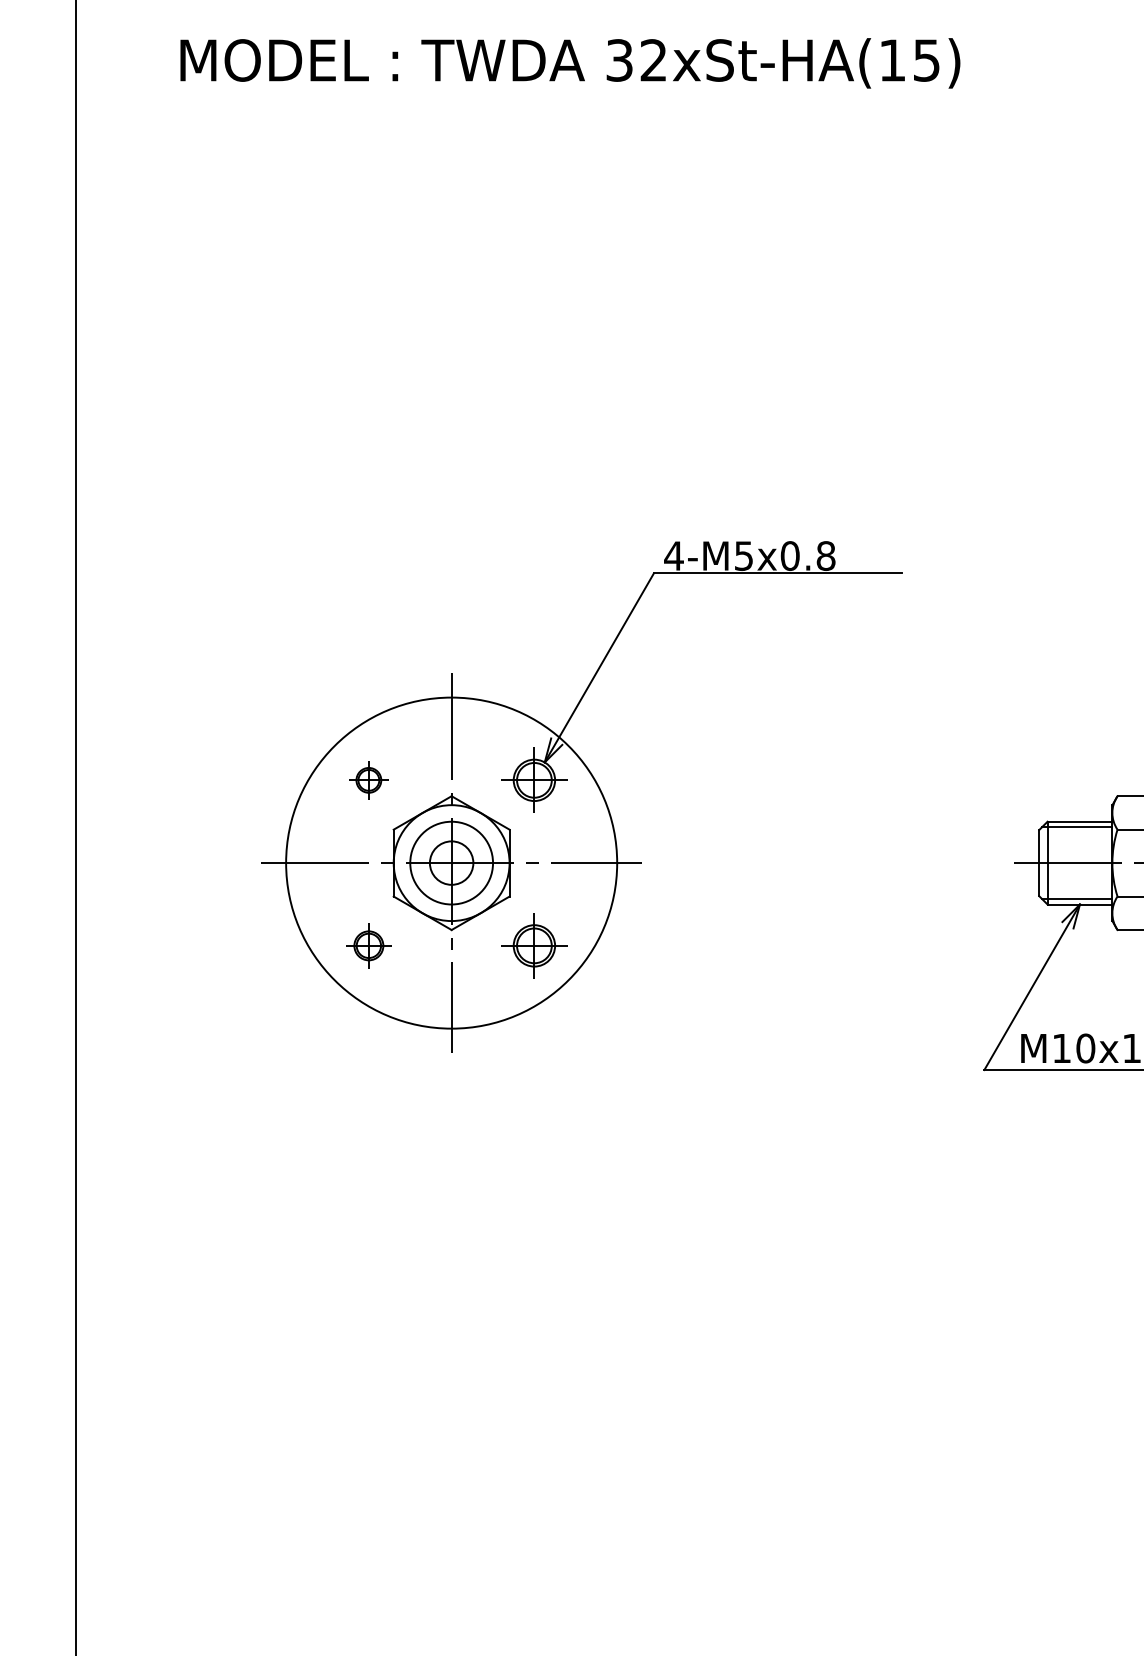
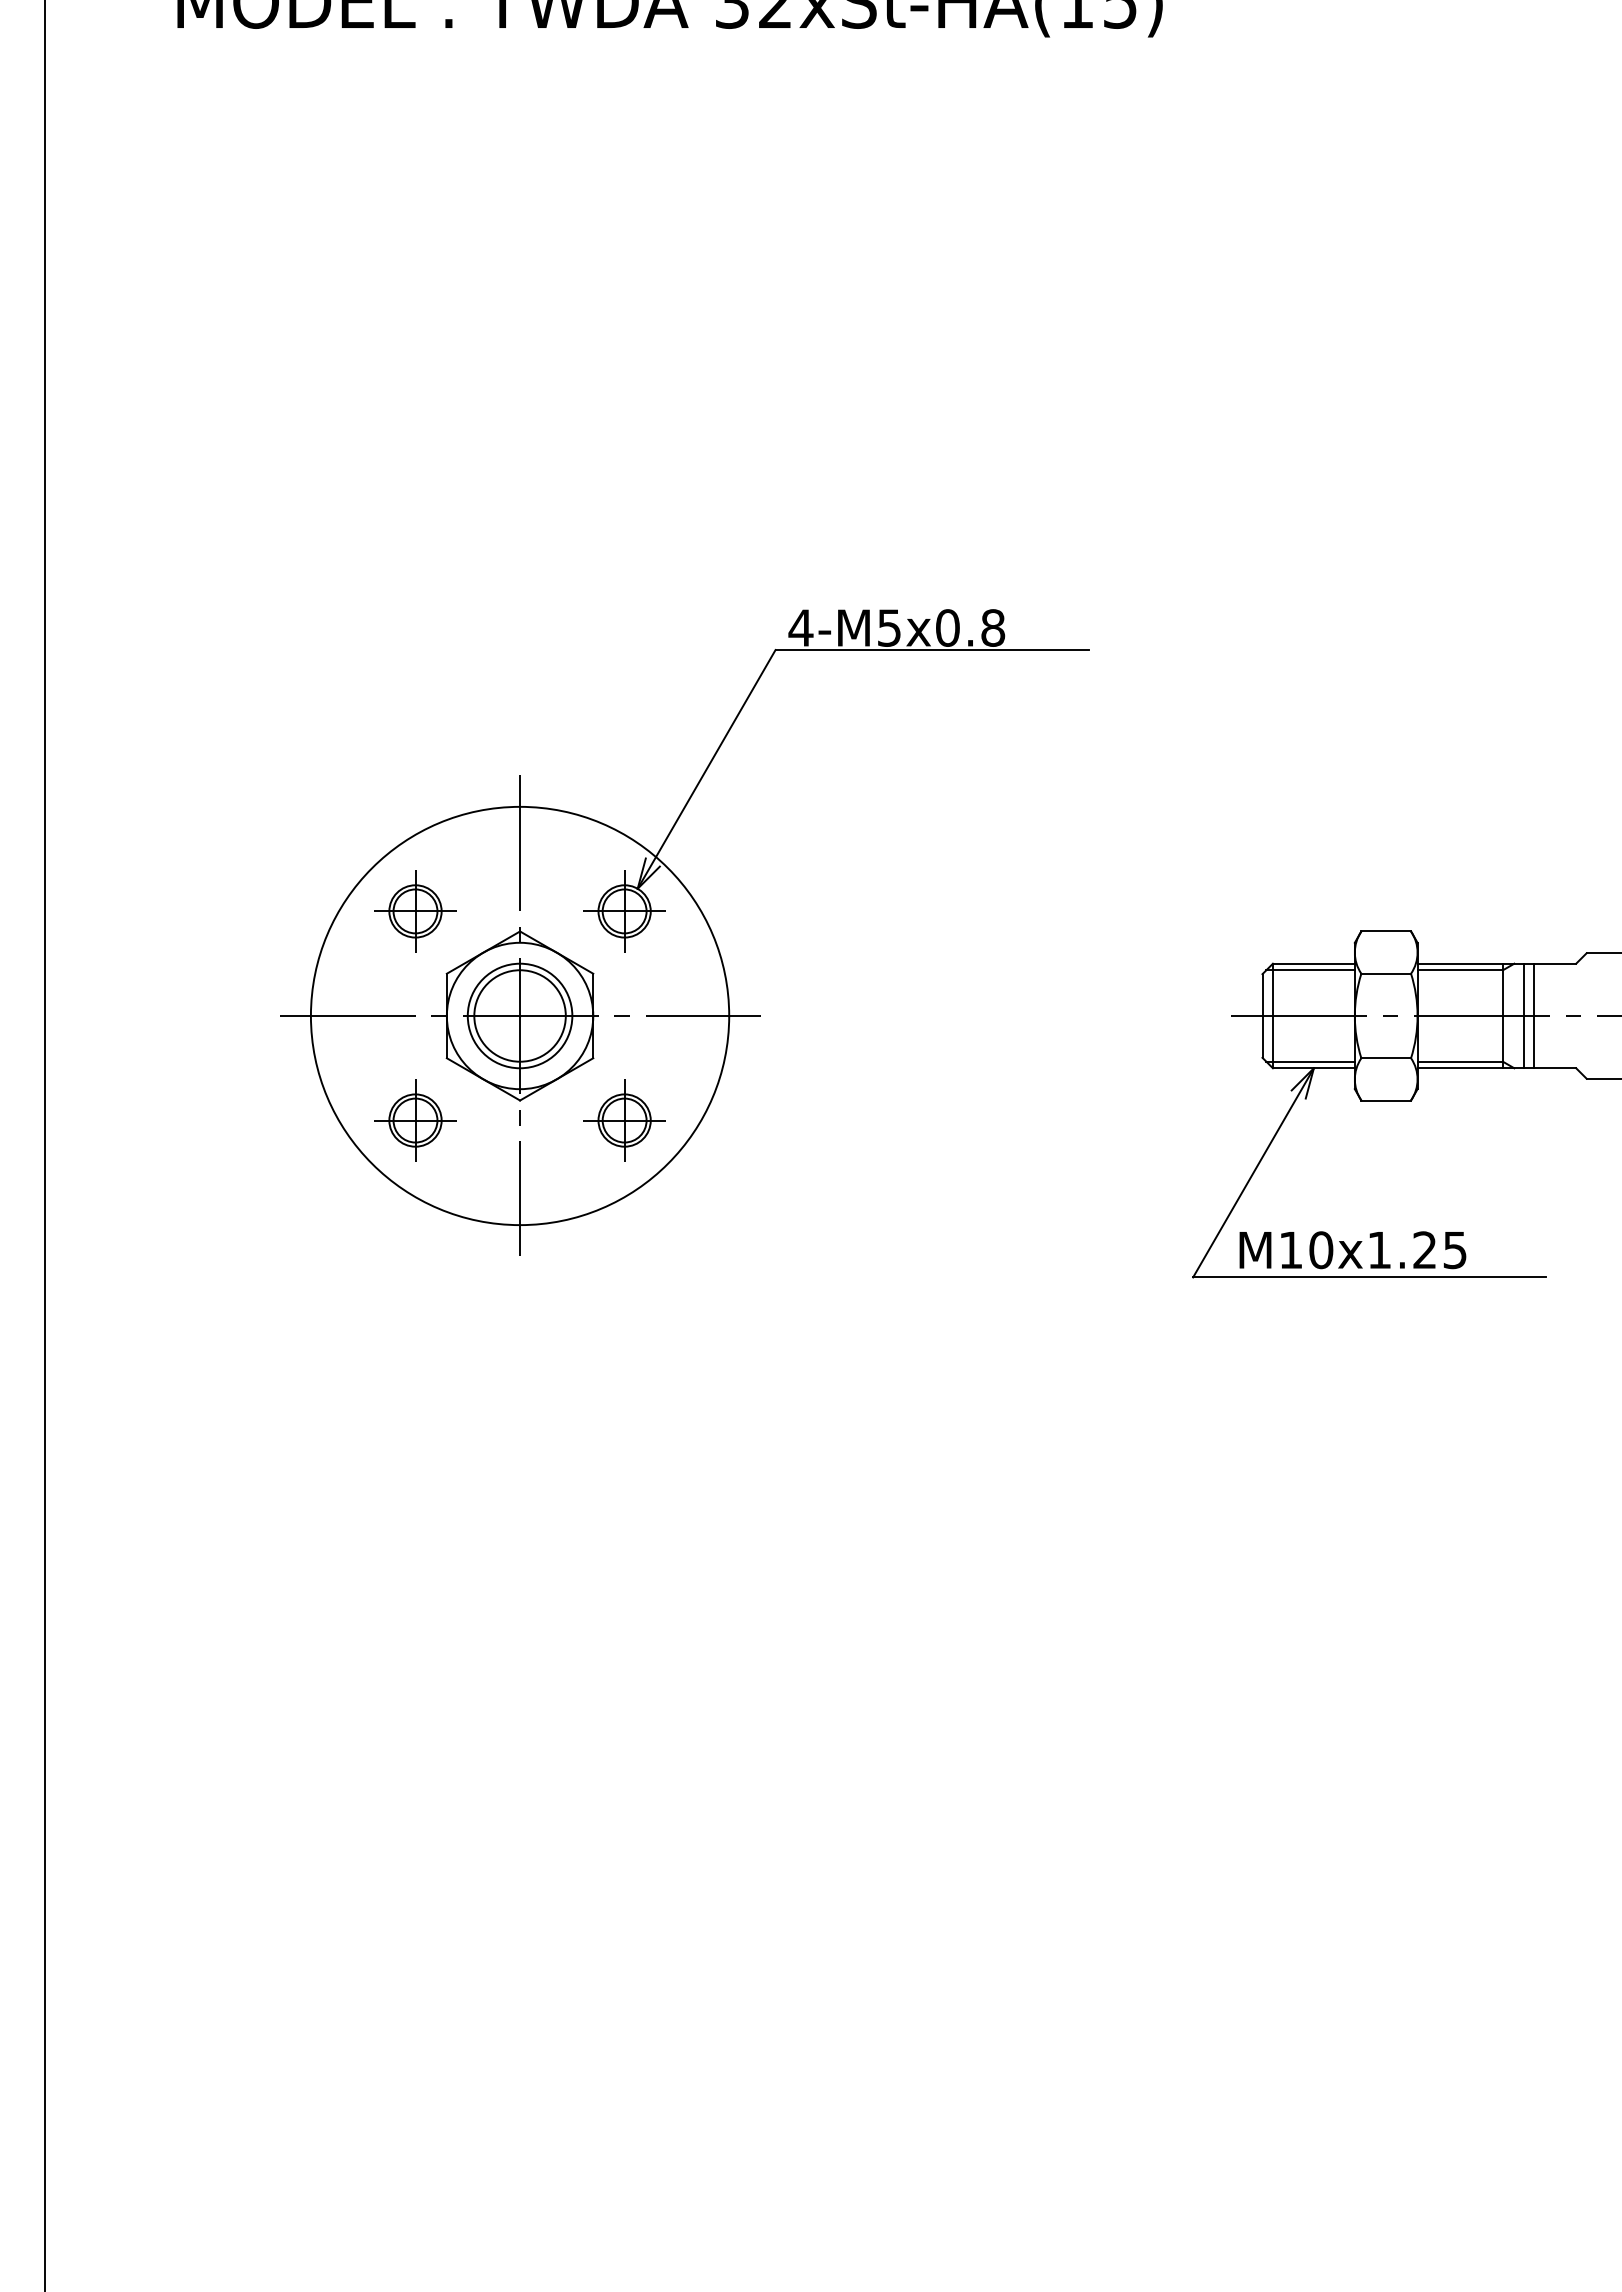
part: (368, 780) -> (415, 911), size x1.67
circle: (451, 862) -> (519, 1015), size x1.67
part: (368, 945) -> (415, 1120), size x1.43

